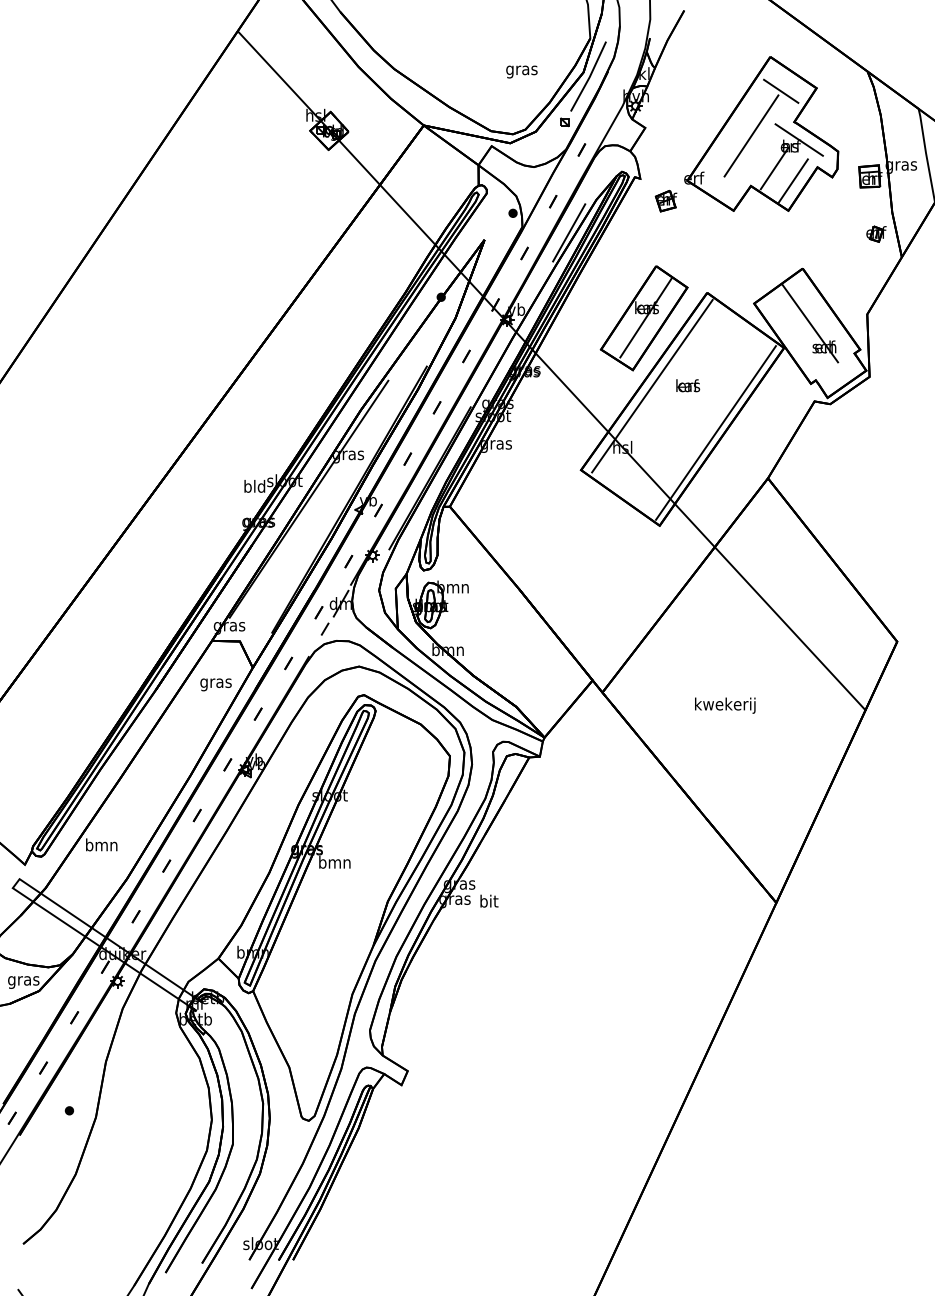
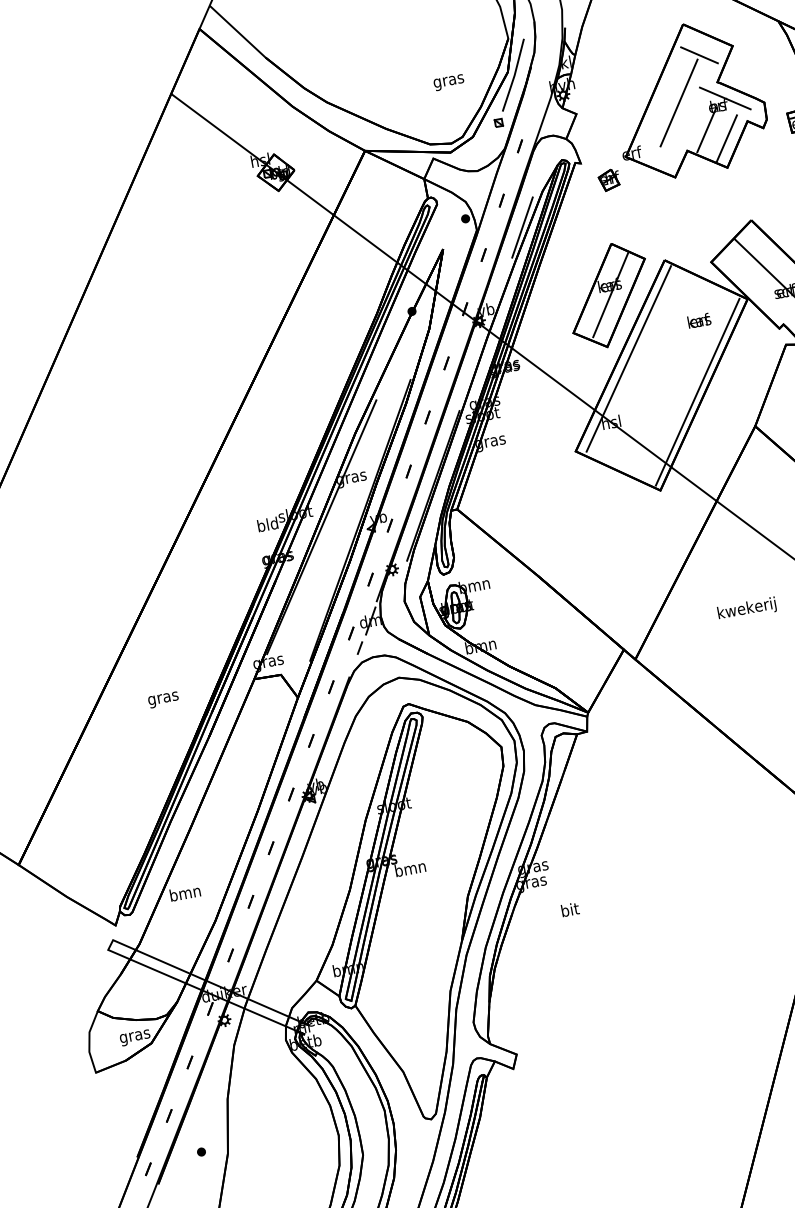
text: (688, 385) -> (699, 320), moved
text: (215, 684) -> (163, 699), moved
text: (725, 705) -> (747, 609), moved
text: (489, 900) -> (570, 908), moved

